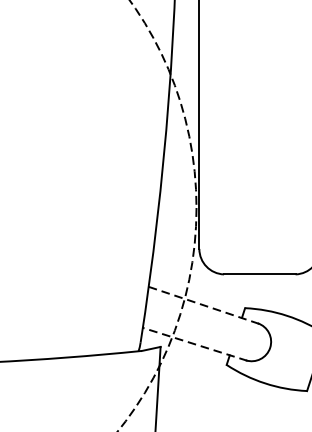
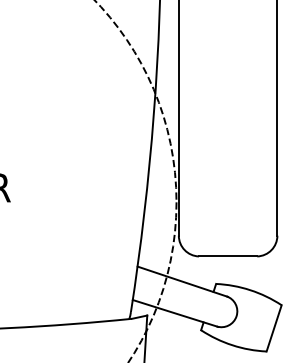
line: (203, 305) -> (182, 281), dashed -> solid
line: (195, 344) -> (175, 313), dashed -> solid

